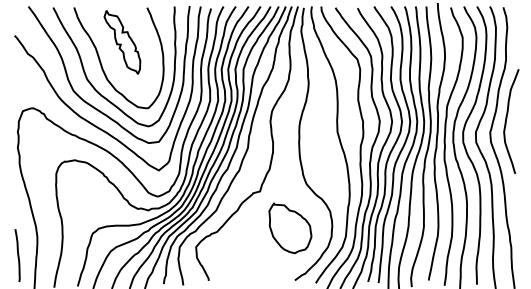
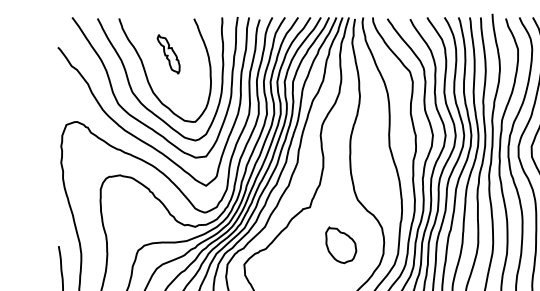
part: (122, 42) -> (168, 54), size x0.6
part: (290, 228) -> (341, 245), size x0.7

